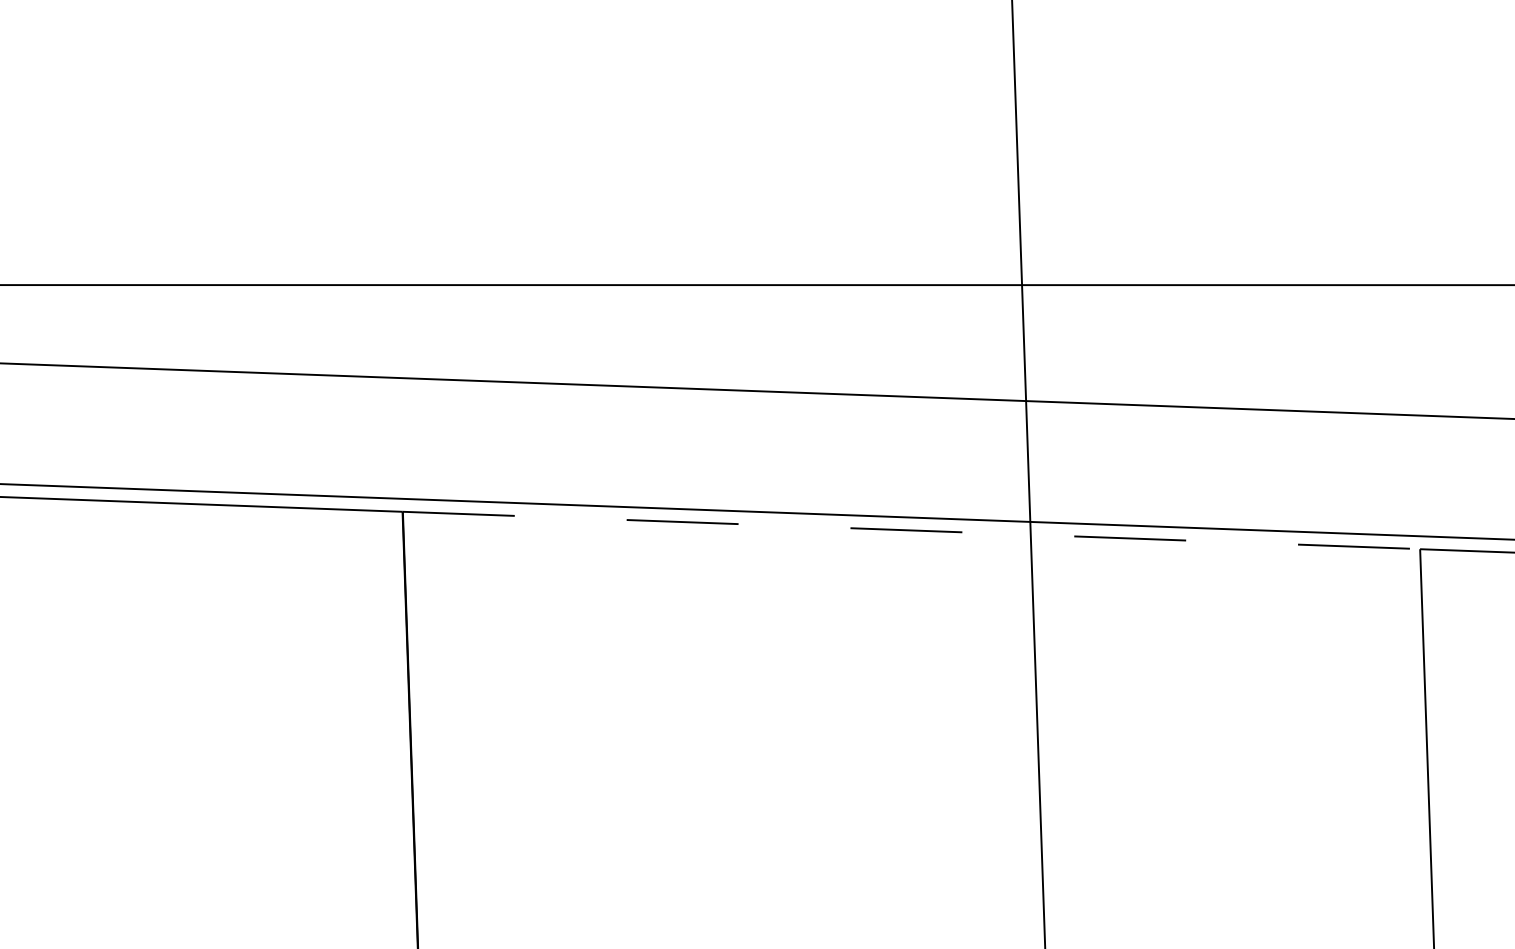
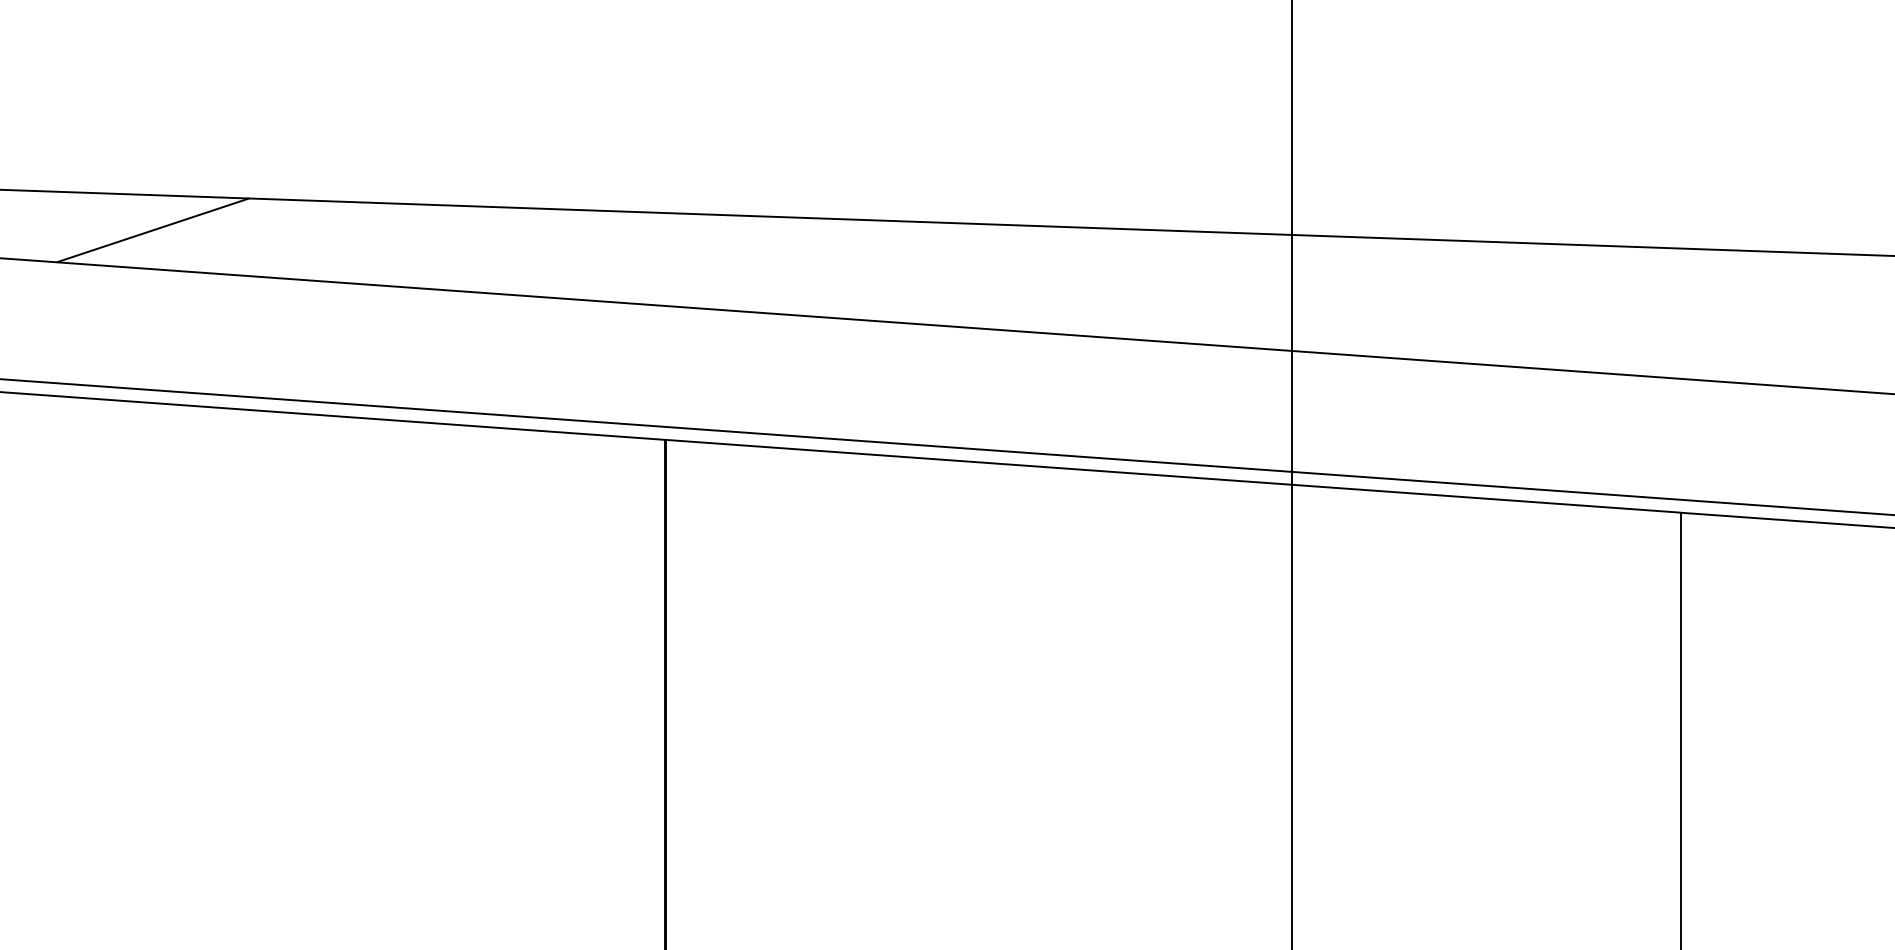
line: (911, 530) -> (1173, 476), dashed -> solid

